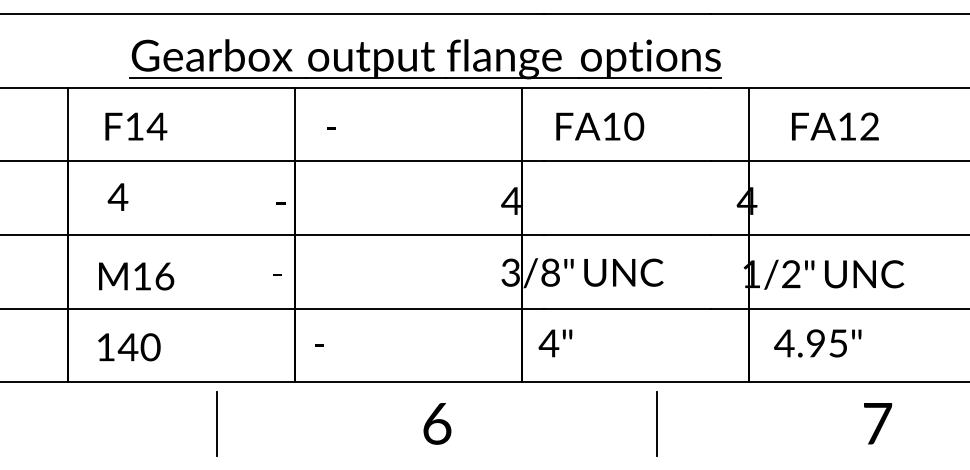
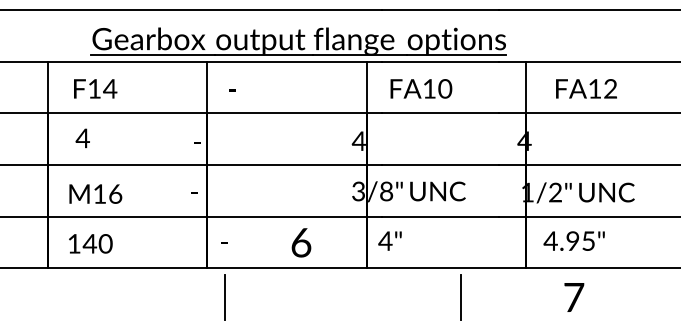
line: (216, 423) -> (224, 297), moved
text: (437, 423) -> (301, 242), moved
text: (877, 423) -> (573, 297), moved

